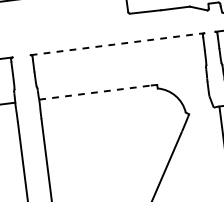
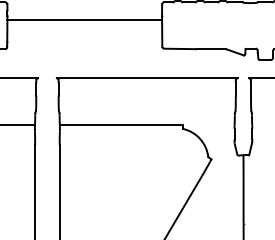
line: (117, 44) -> (147, 78), dashed -> solid
line: (95, 92) -> (118, 124), dashed -> solid

